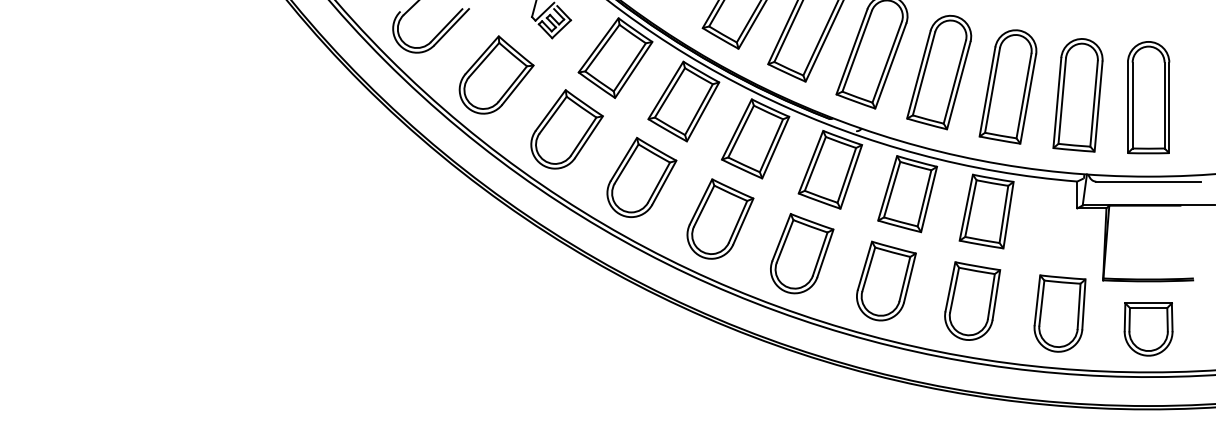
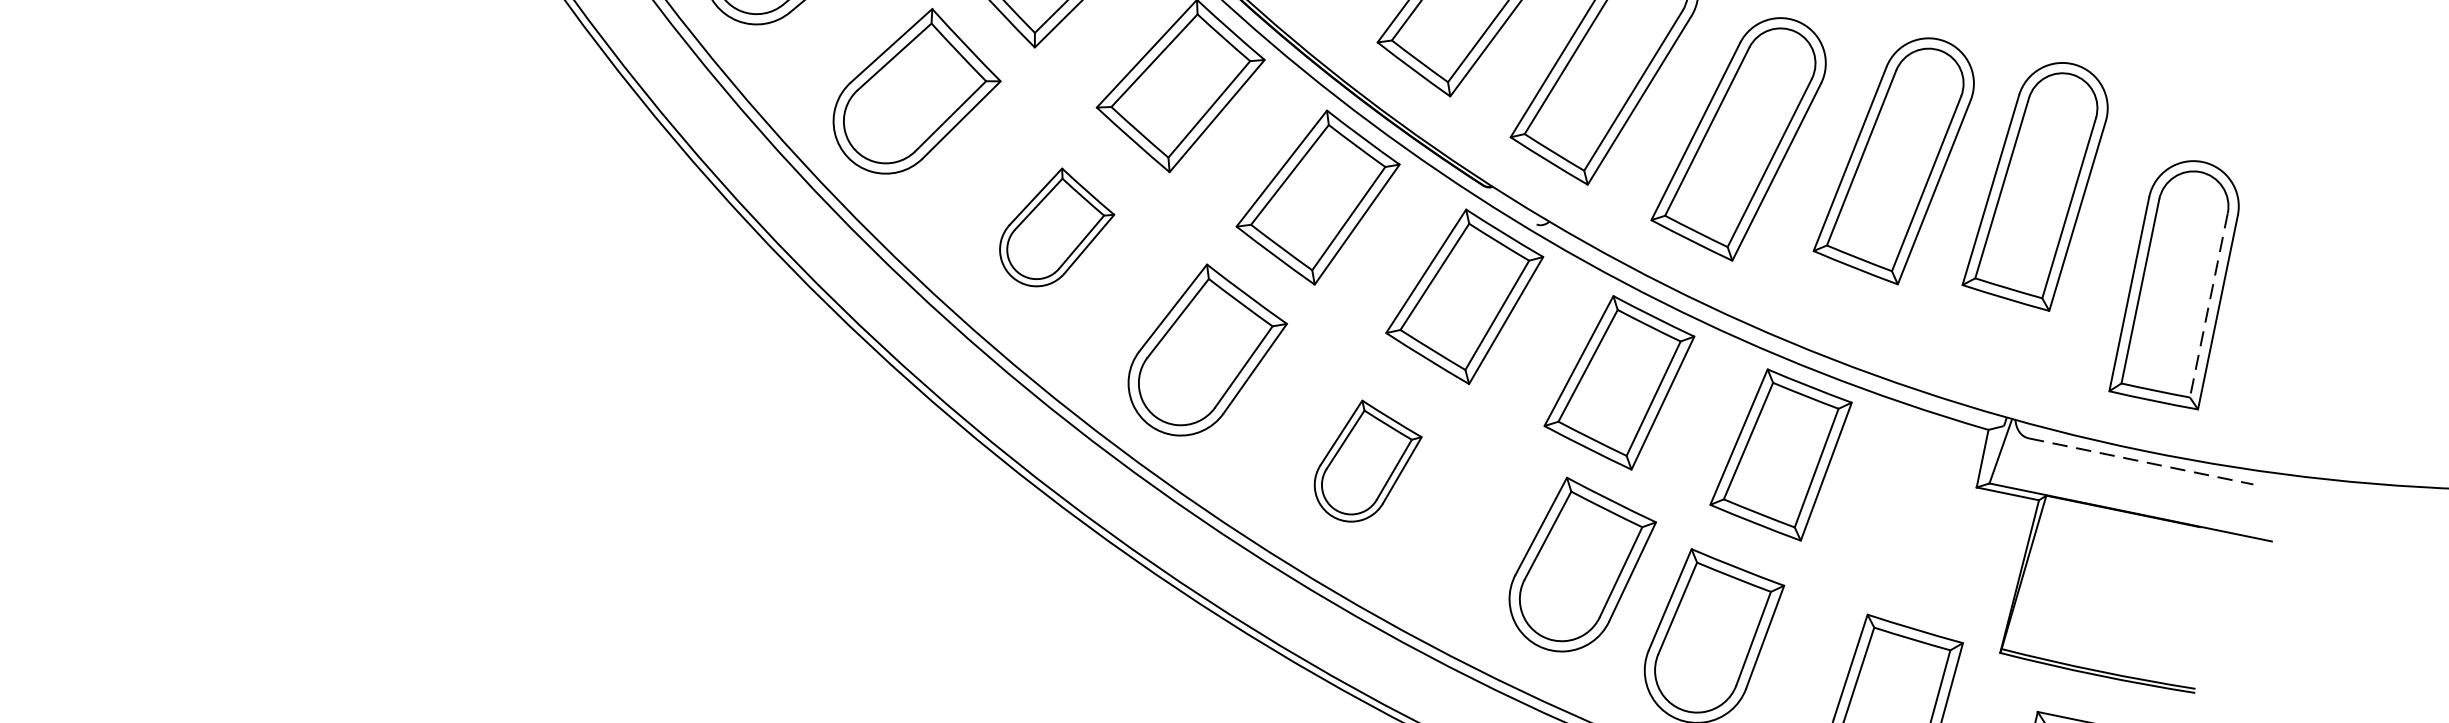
part: (1007, 86) -> (1895, 156), moved
part: (1077, 95) -> (2037, 183), moved
line: (1164, 105) -> (2208, 305), solid -> dashed
part: (641, 176) -> (1056, 227), size x0.7
line: (1149, 181) -> (2143, 461), solid -> dashed
part: (802, 253) -> (1367, 463), size x0.7
part: (886, 280) -> (1581, 567), moved

